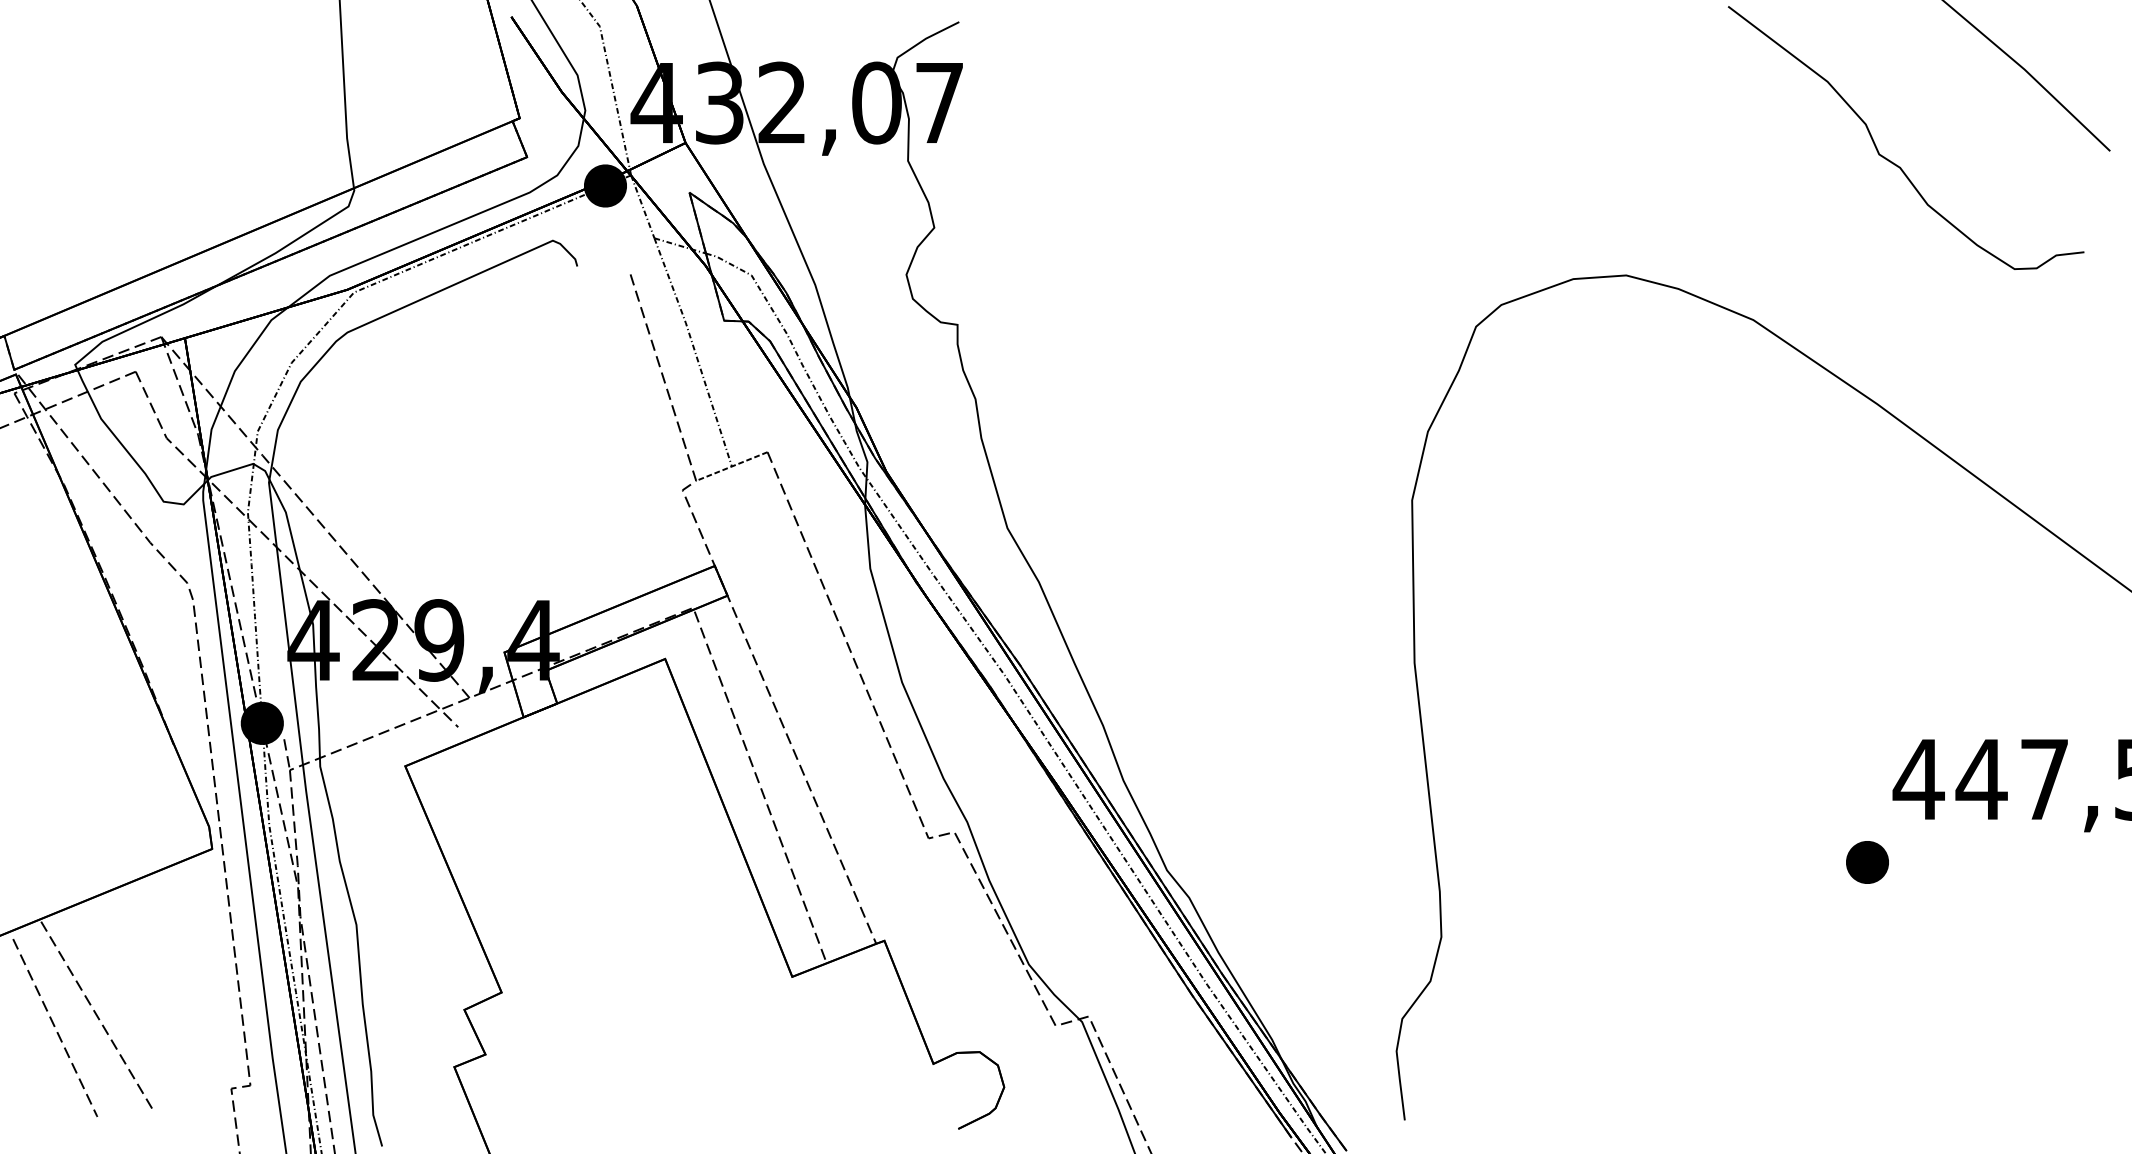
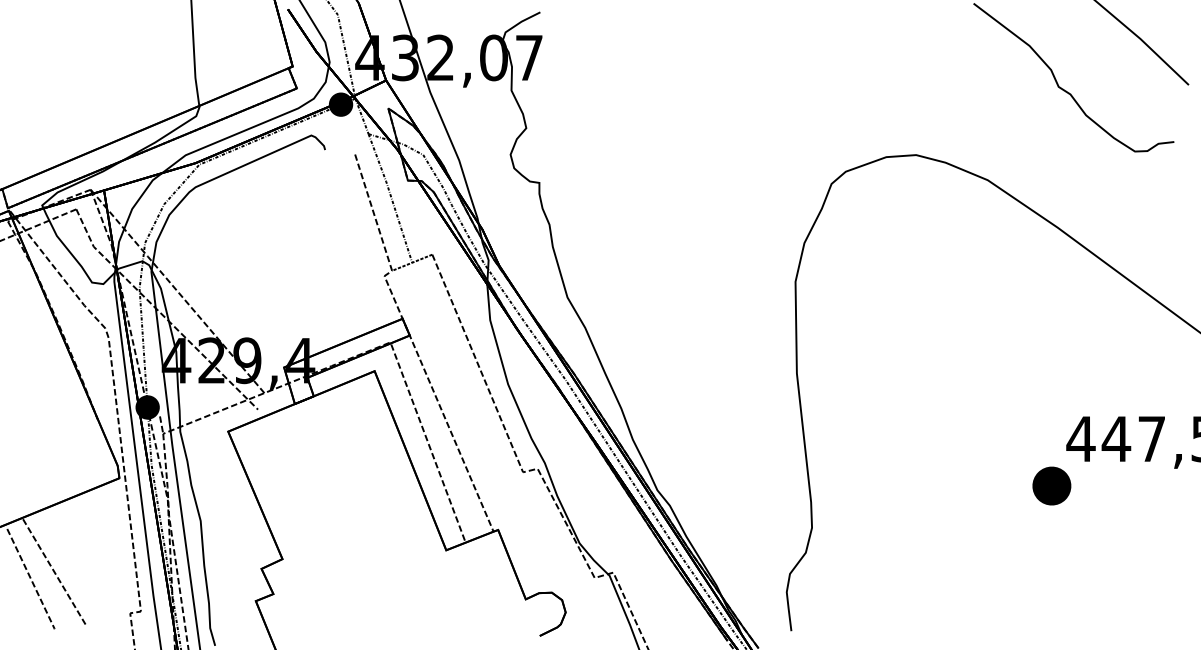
part: (1868, 861) -> (1052, 485), size x1.6

